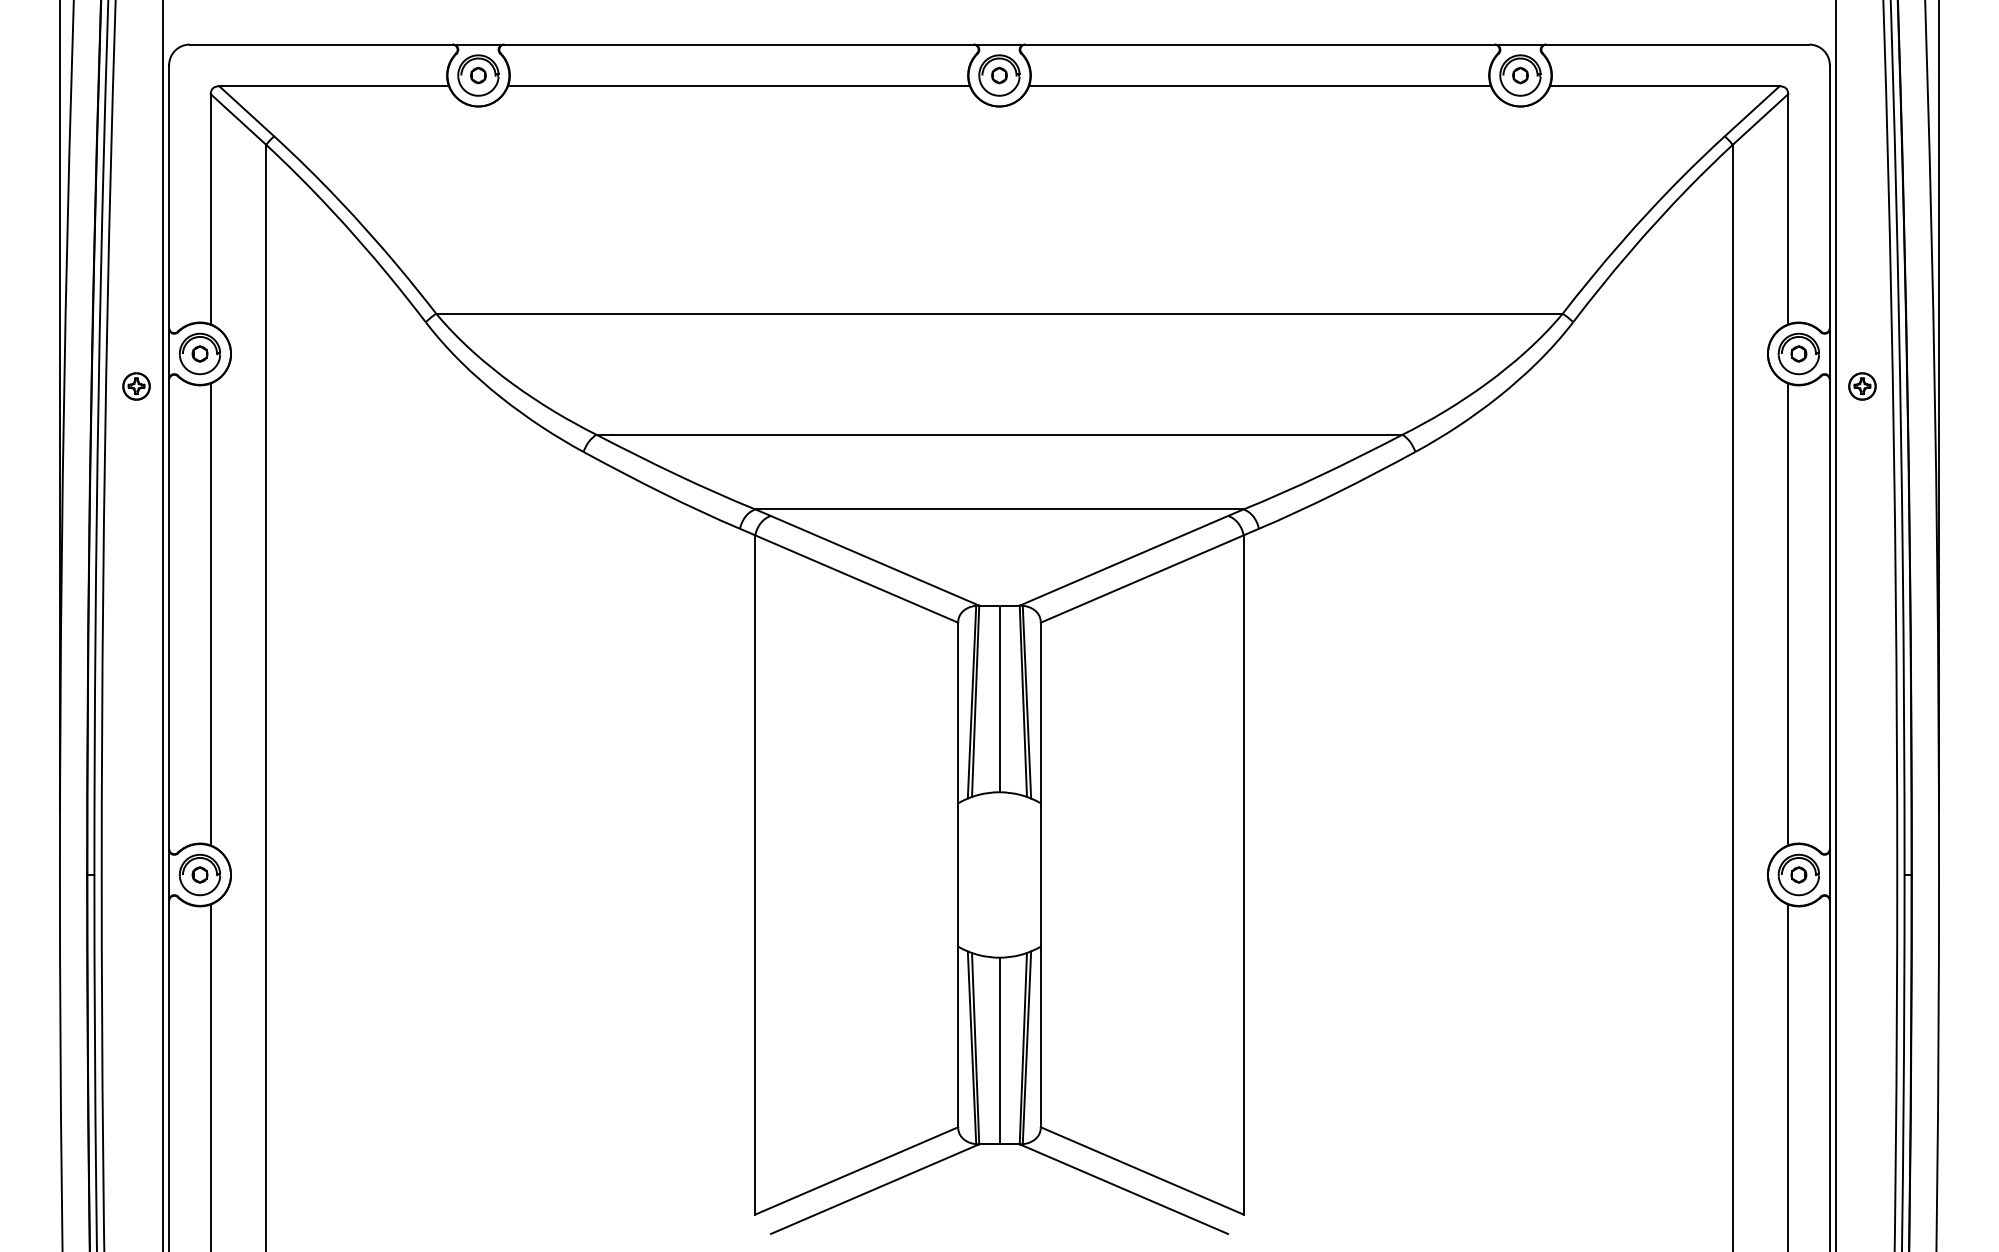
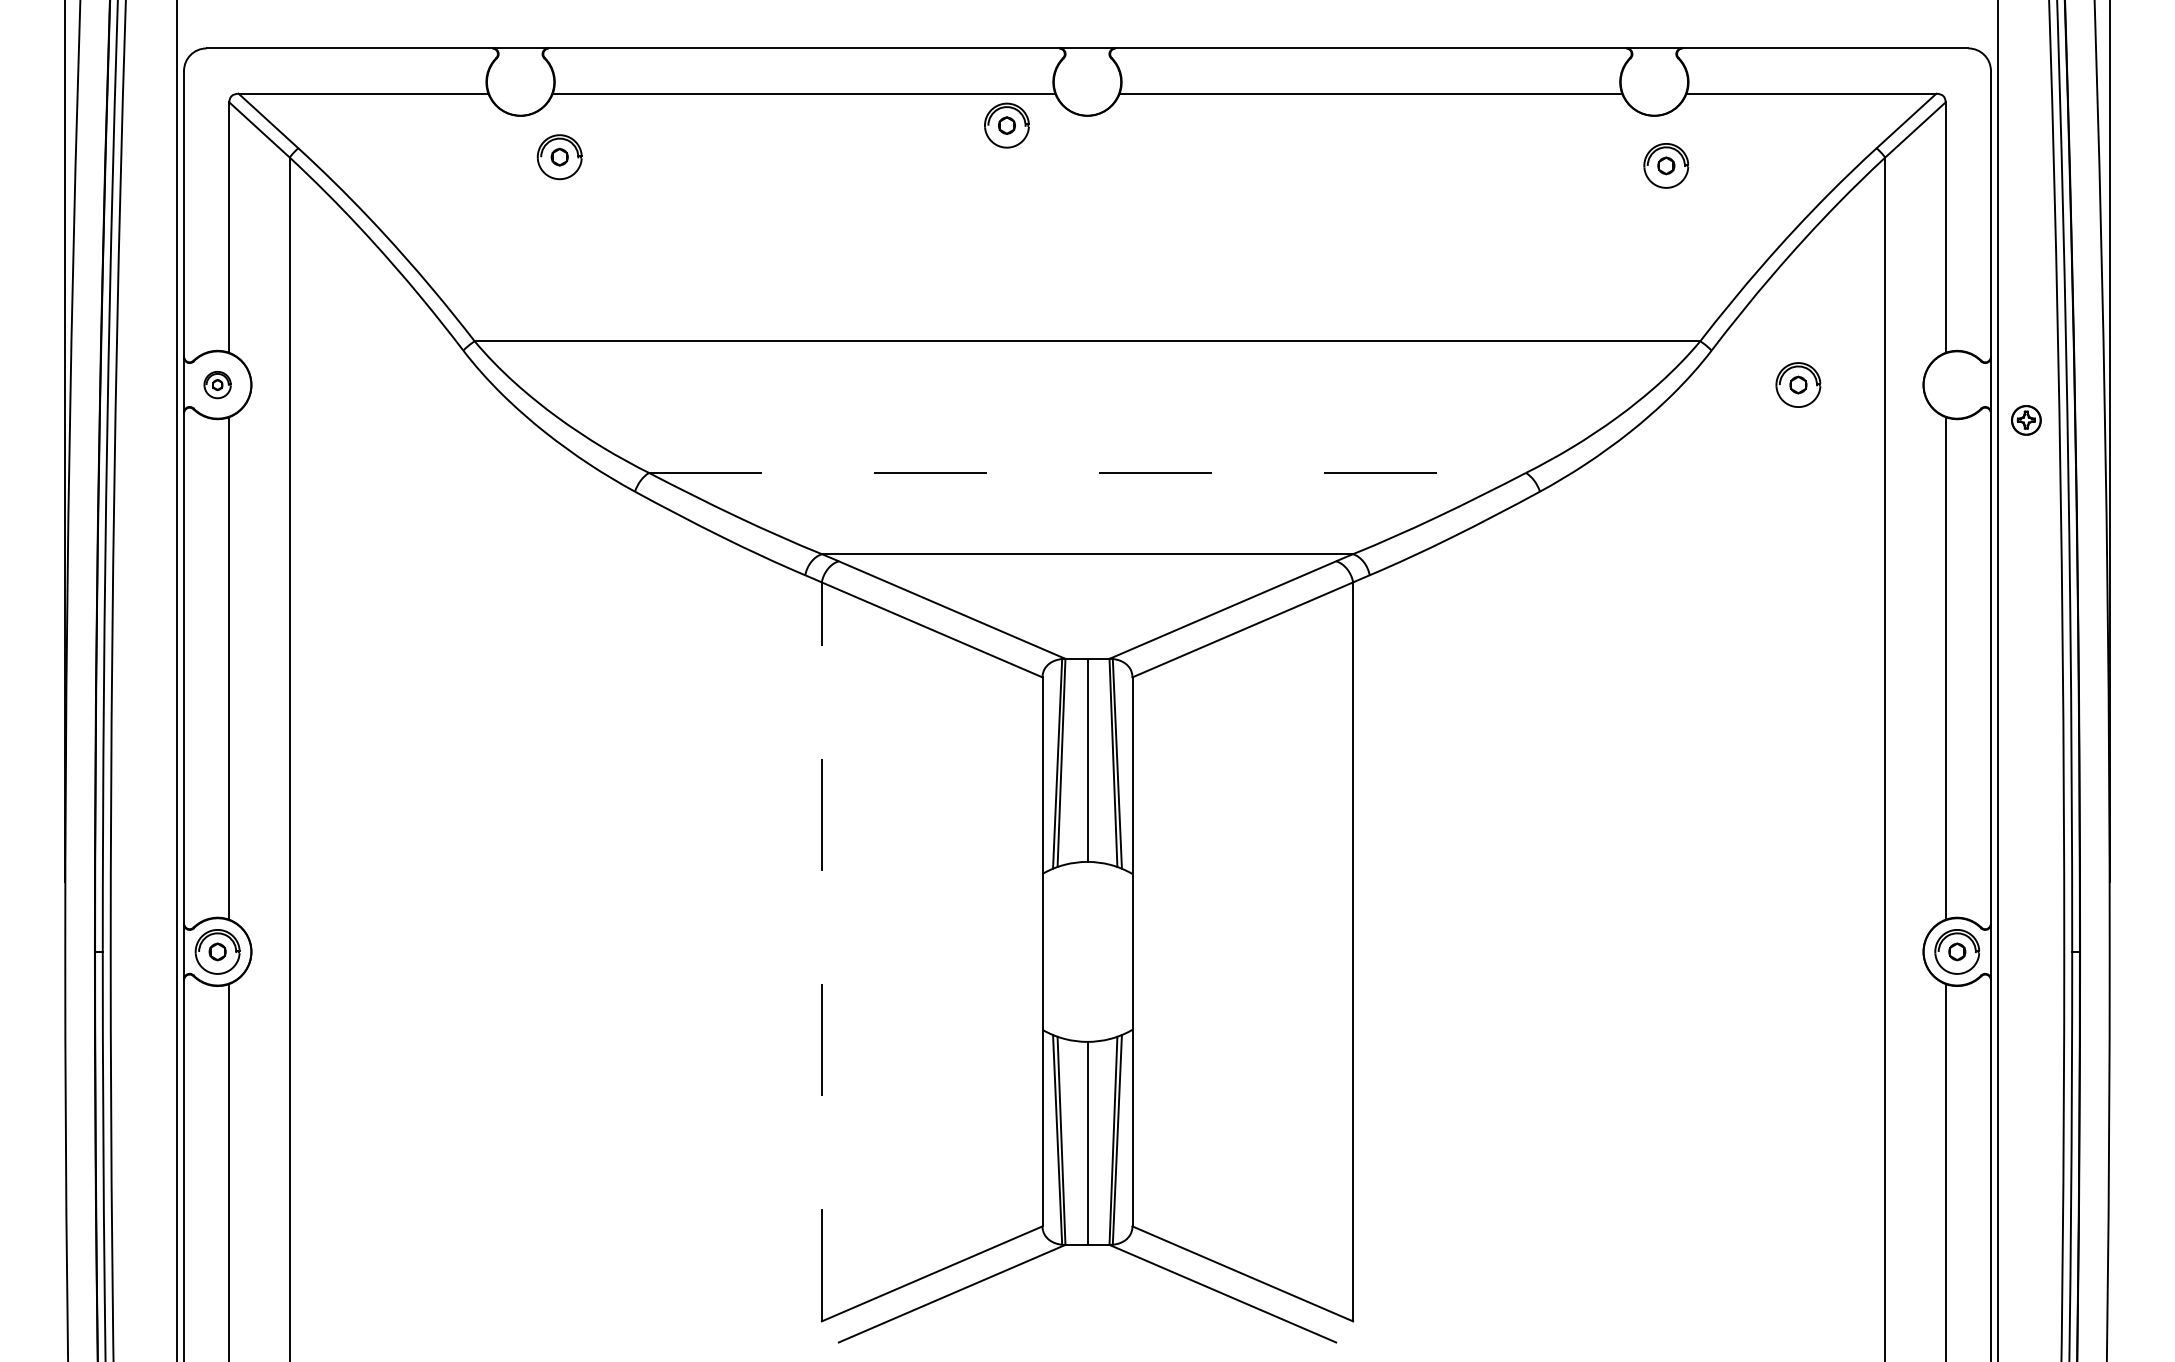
part: (478, 75) -> (559, 157), moved
part: (999, 75) -> (1006, 125), moved
part: (1520, 75) -> (1666, 165), moved
part: (199, 353) -> (217, 384), size x0.6
part: (1798, 353) -> (1797, 384), moved
part: (136, 386) -> (148, 420), removed
line: (999, 434) -> (1087, 472), solid -> dashed
line: (755, 874) -> (822, 951), solid -> dashed

